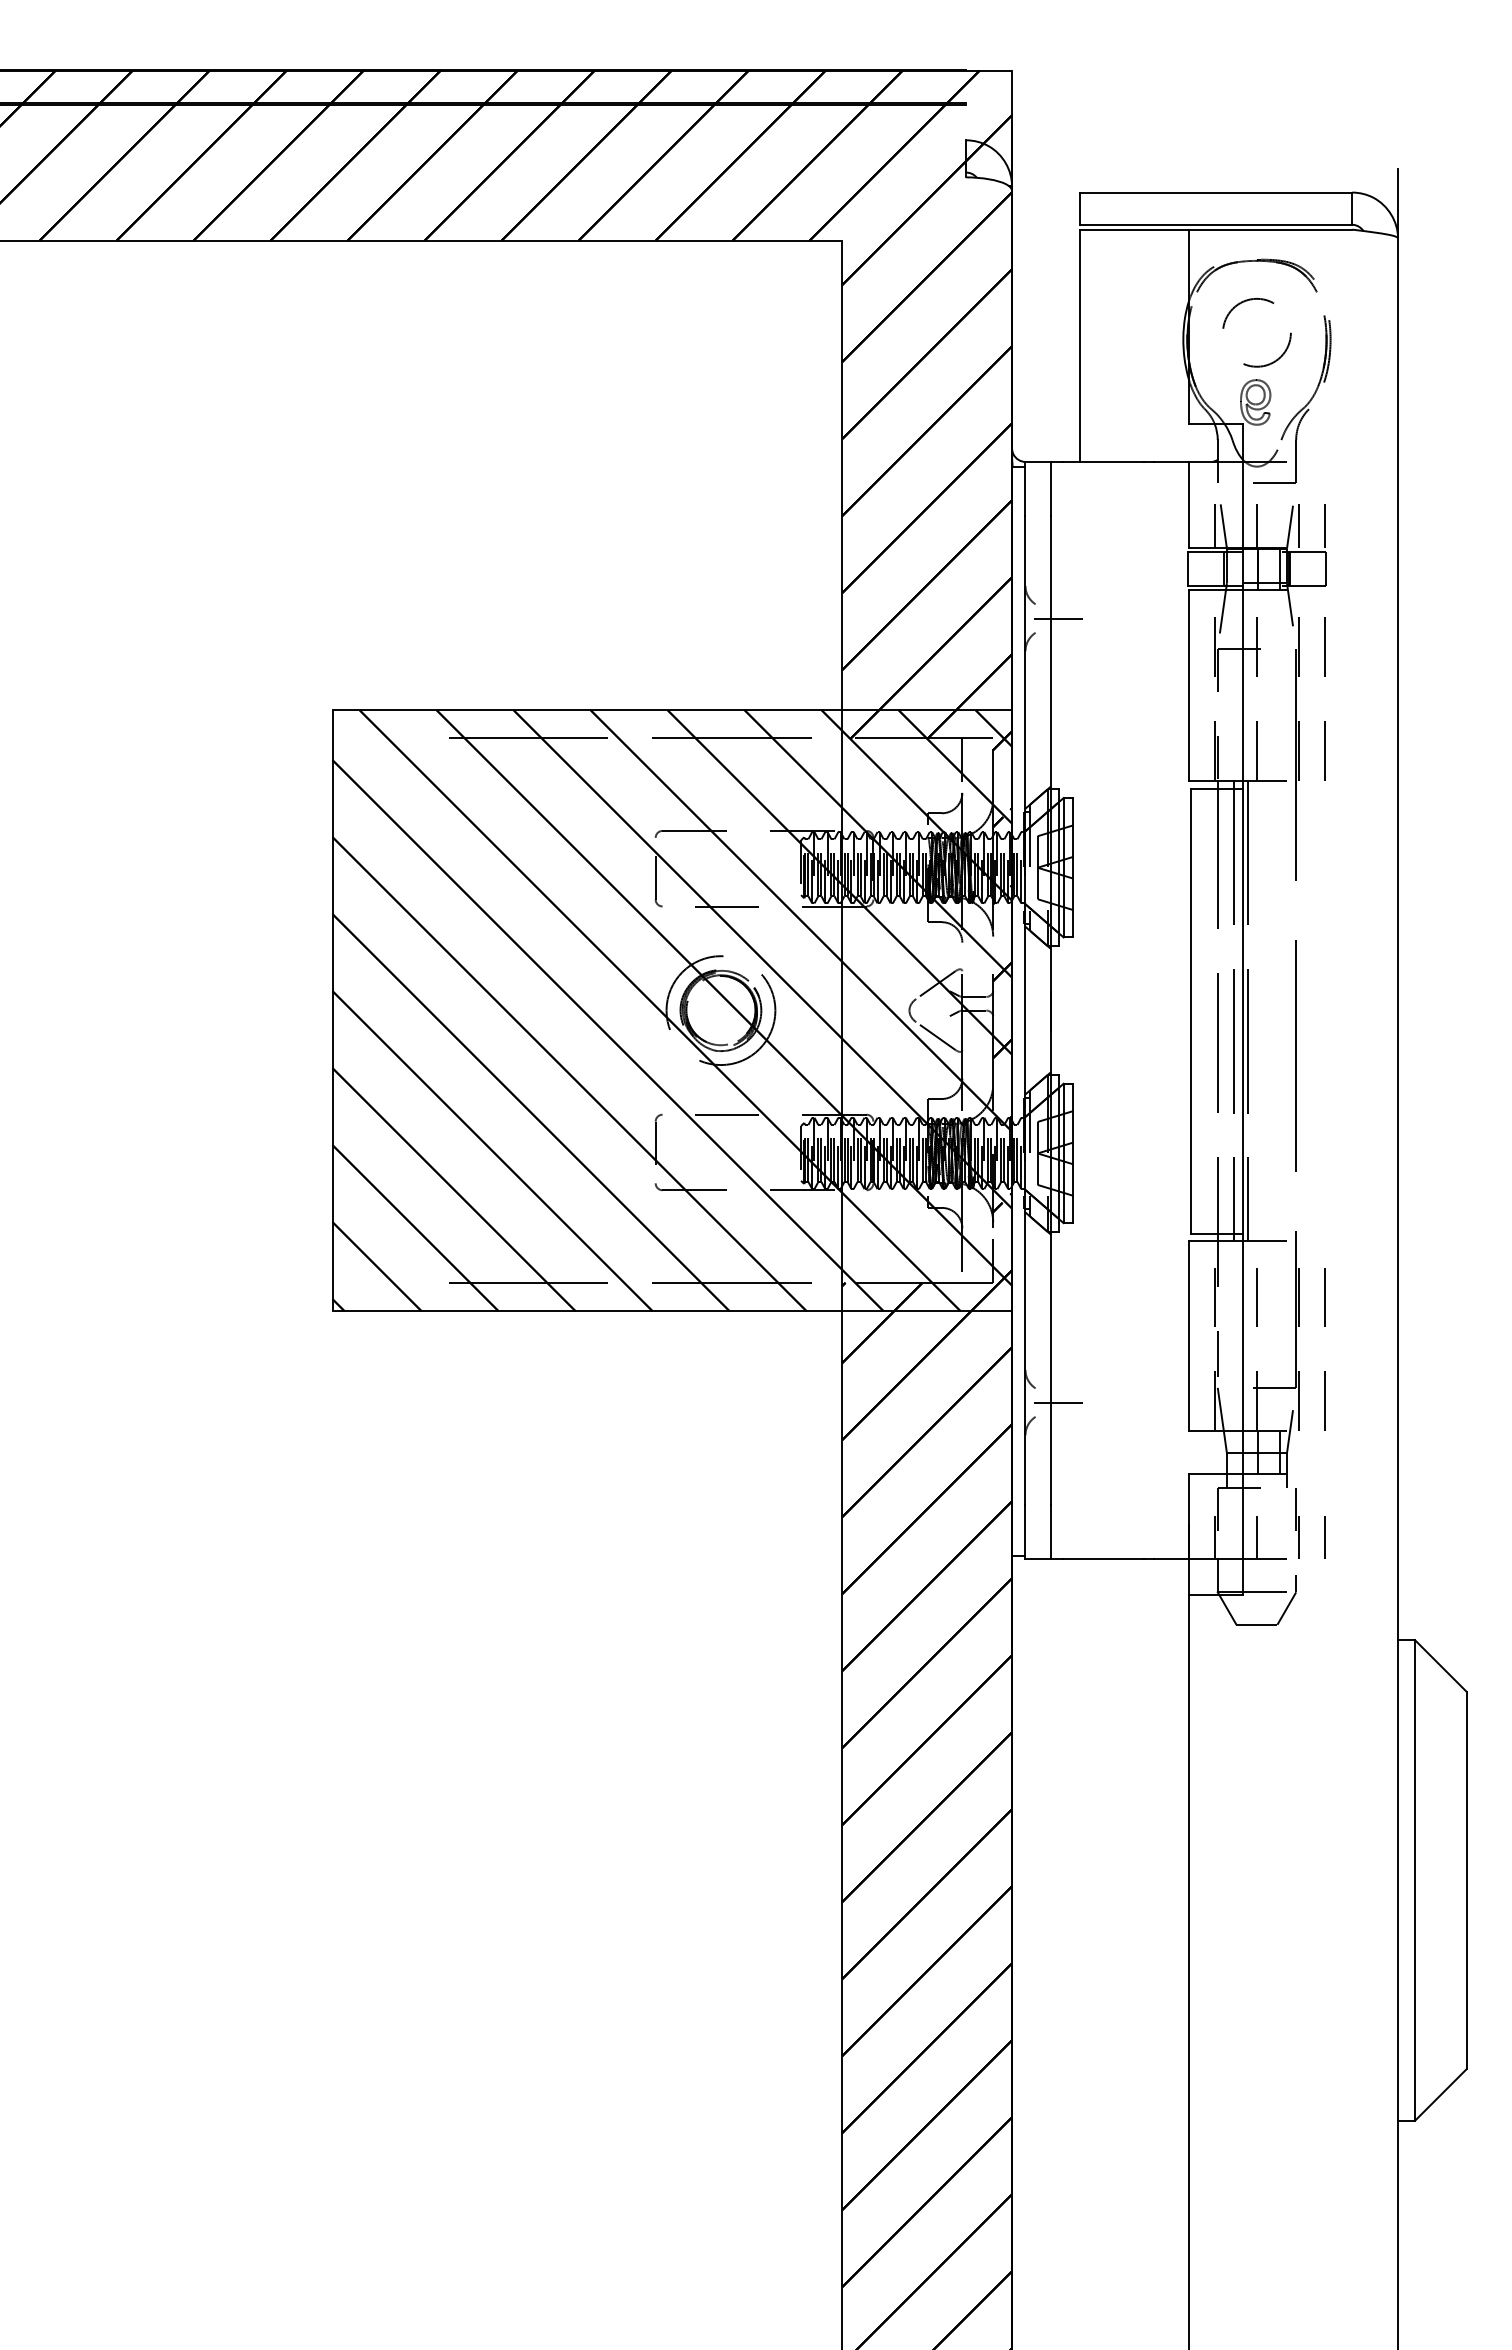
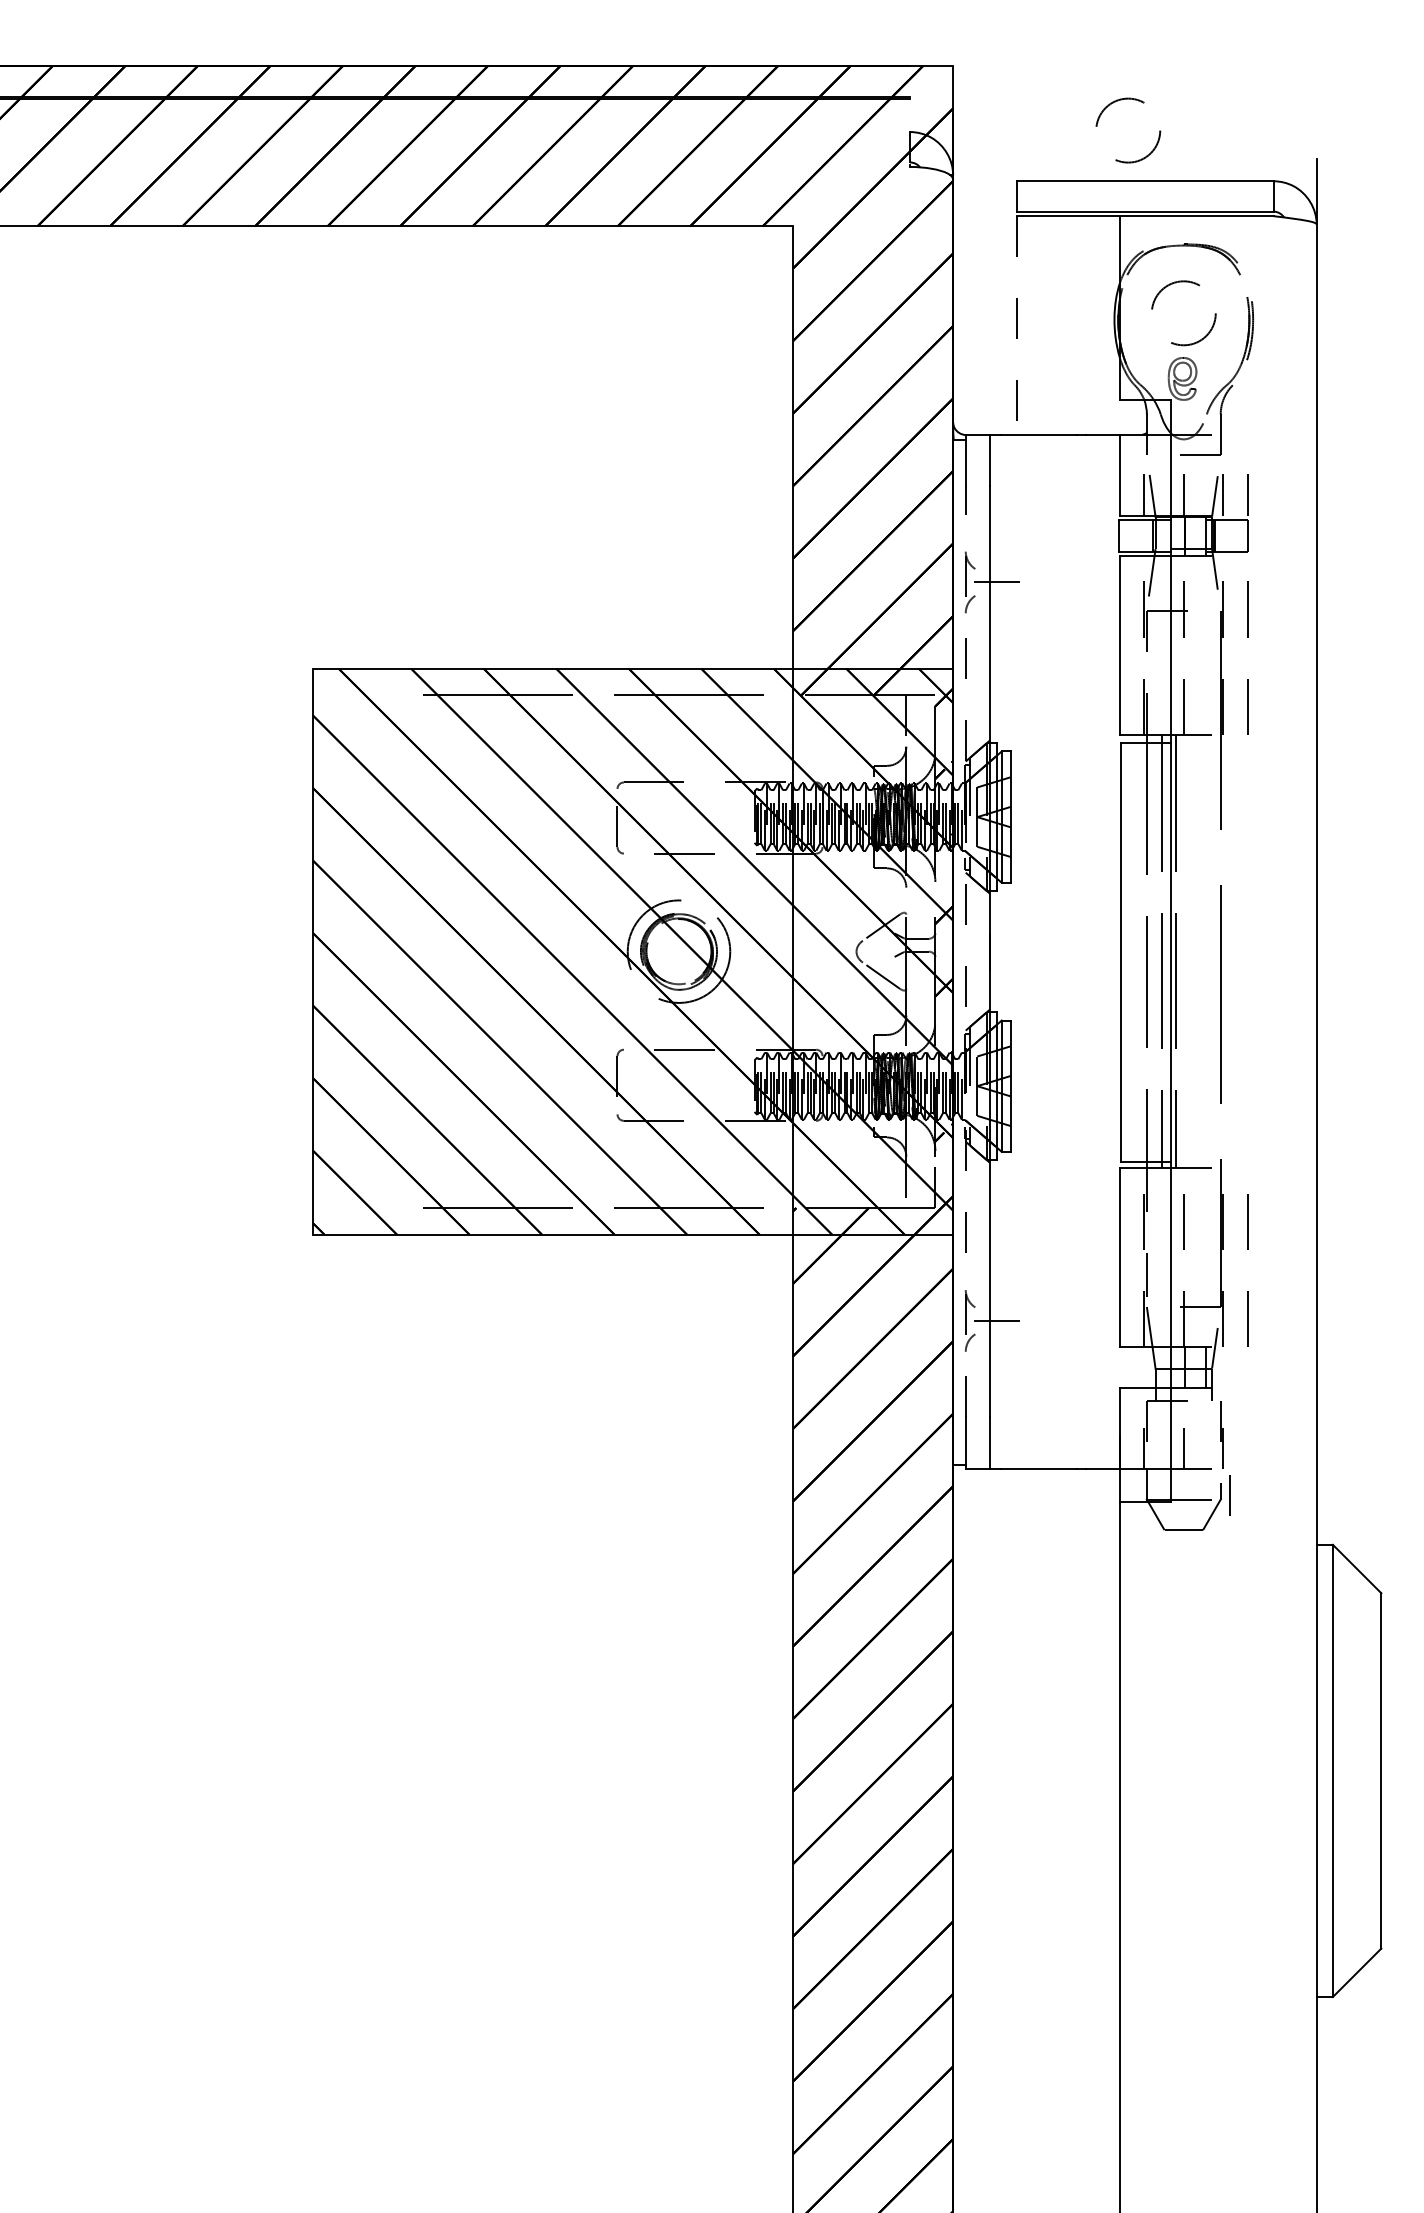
circle: (1197, 138) -> (1127, 130), added
line: (1080, 346) -> (1017, 326), solid -> dashed
line: (1025, 1010) -> (965, 951), solid -> dashed
line: (1324, 1537) -> (1229, 1494), moved

